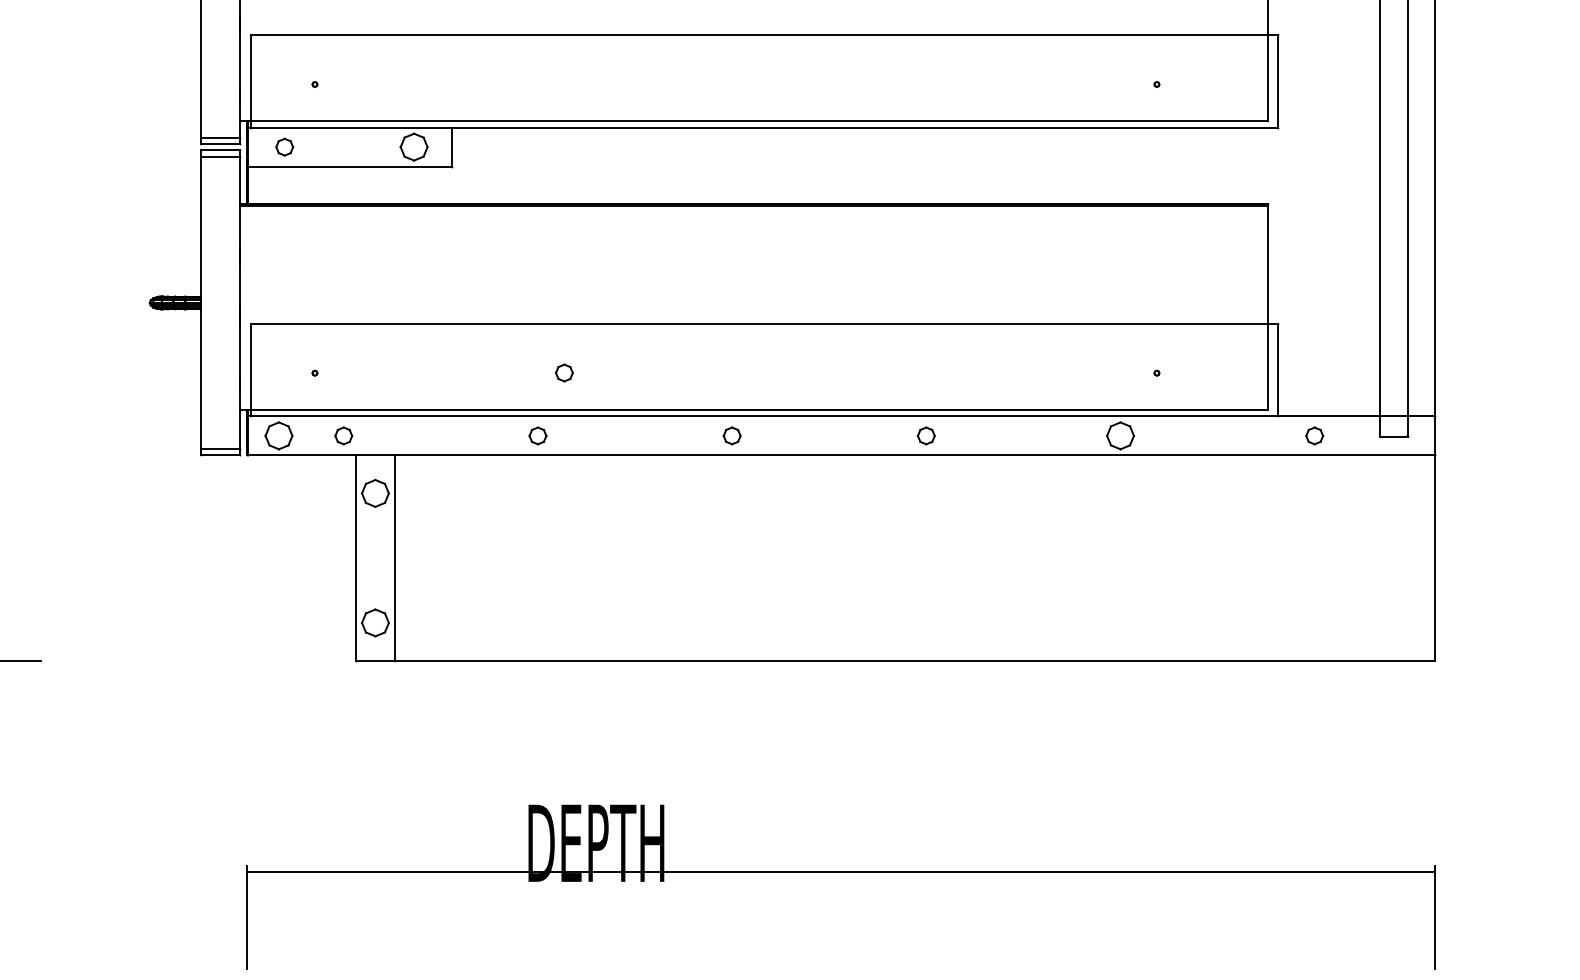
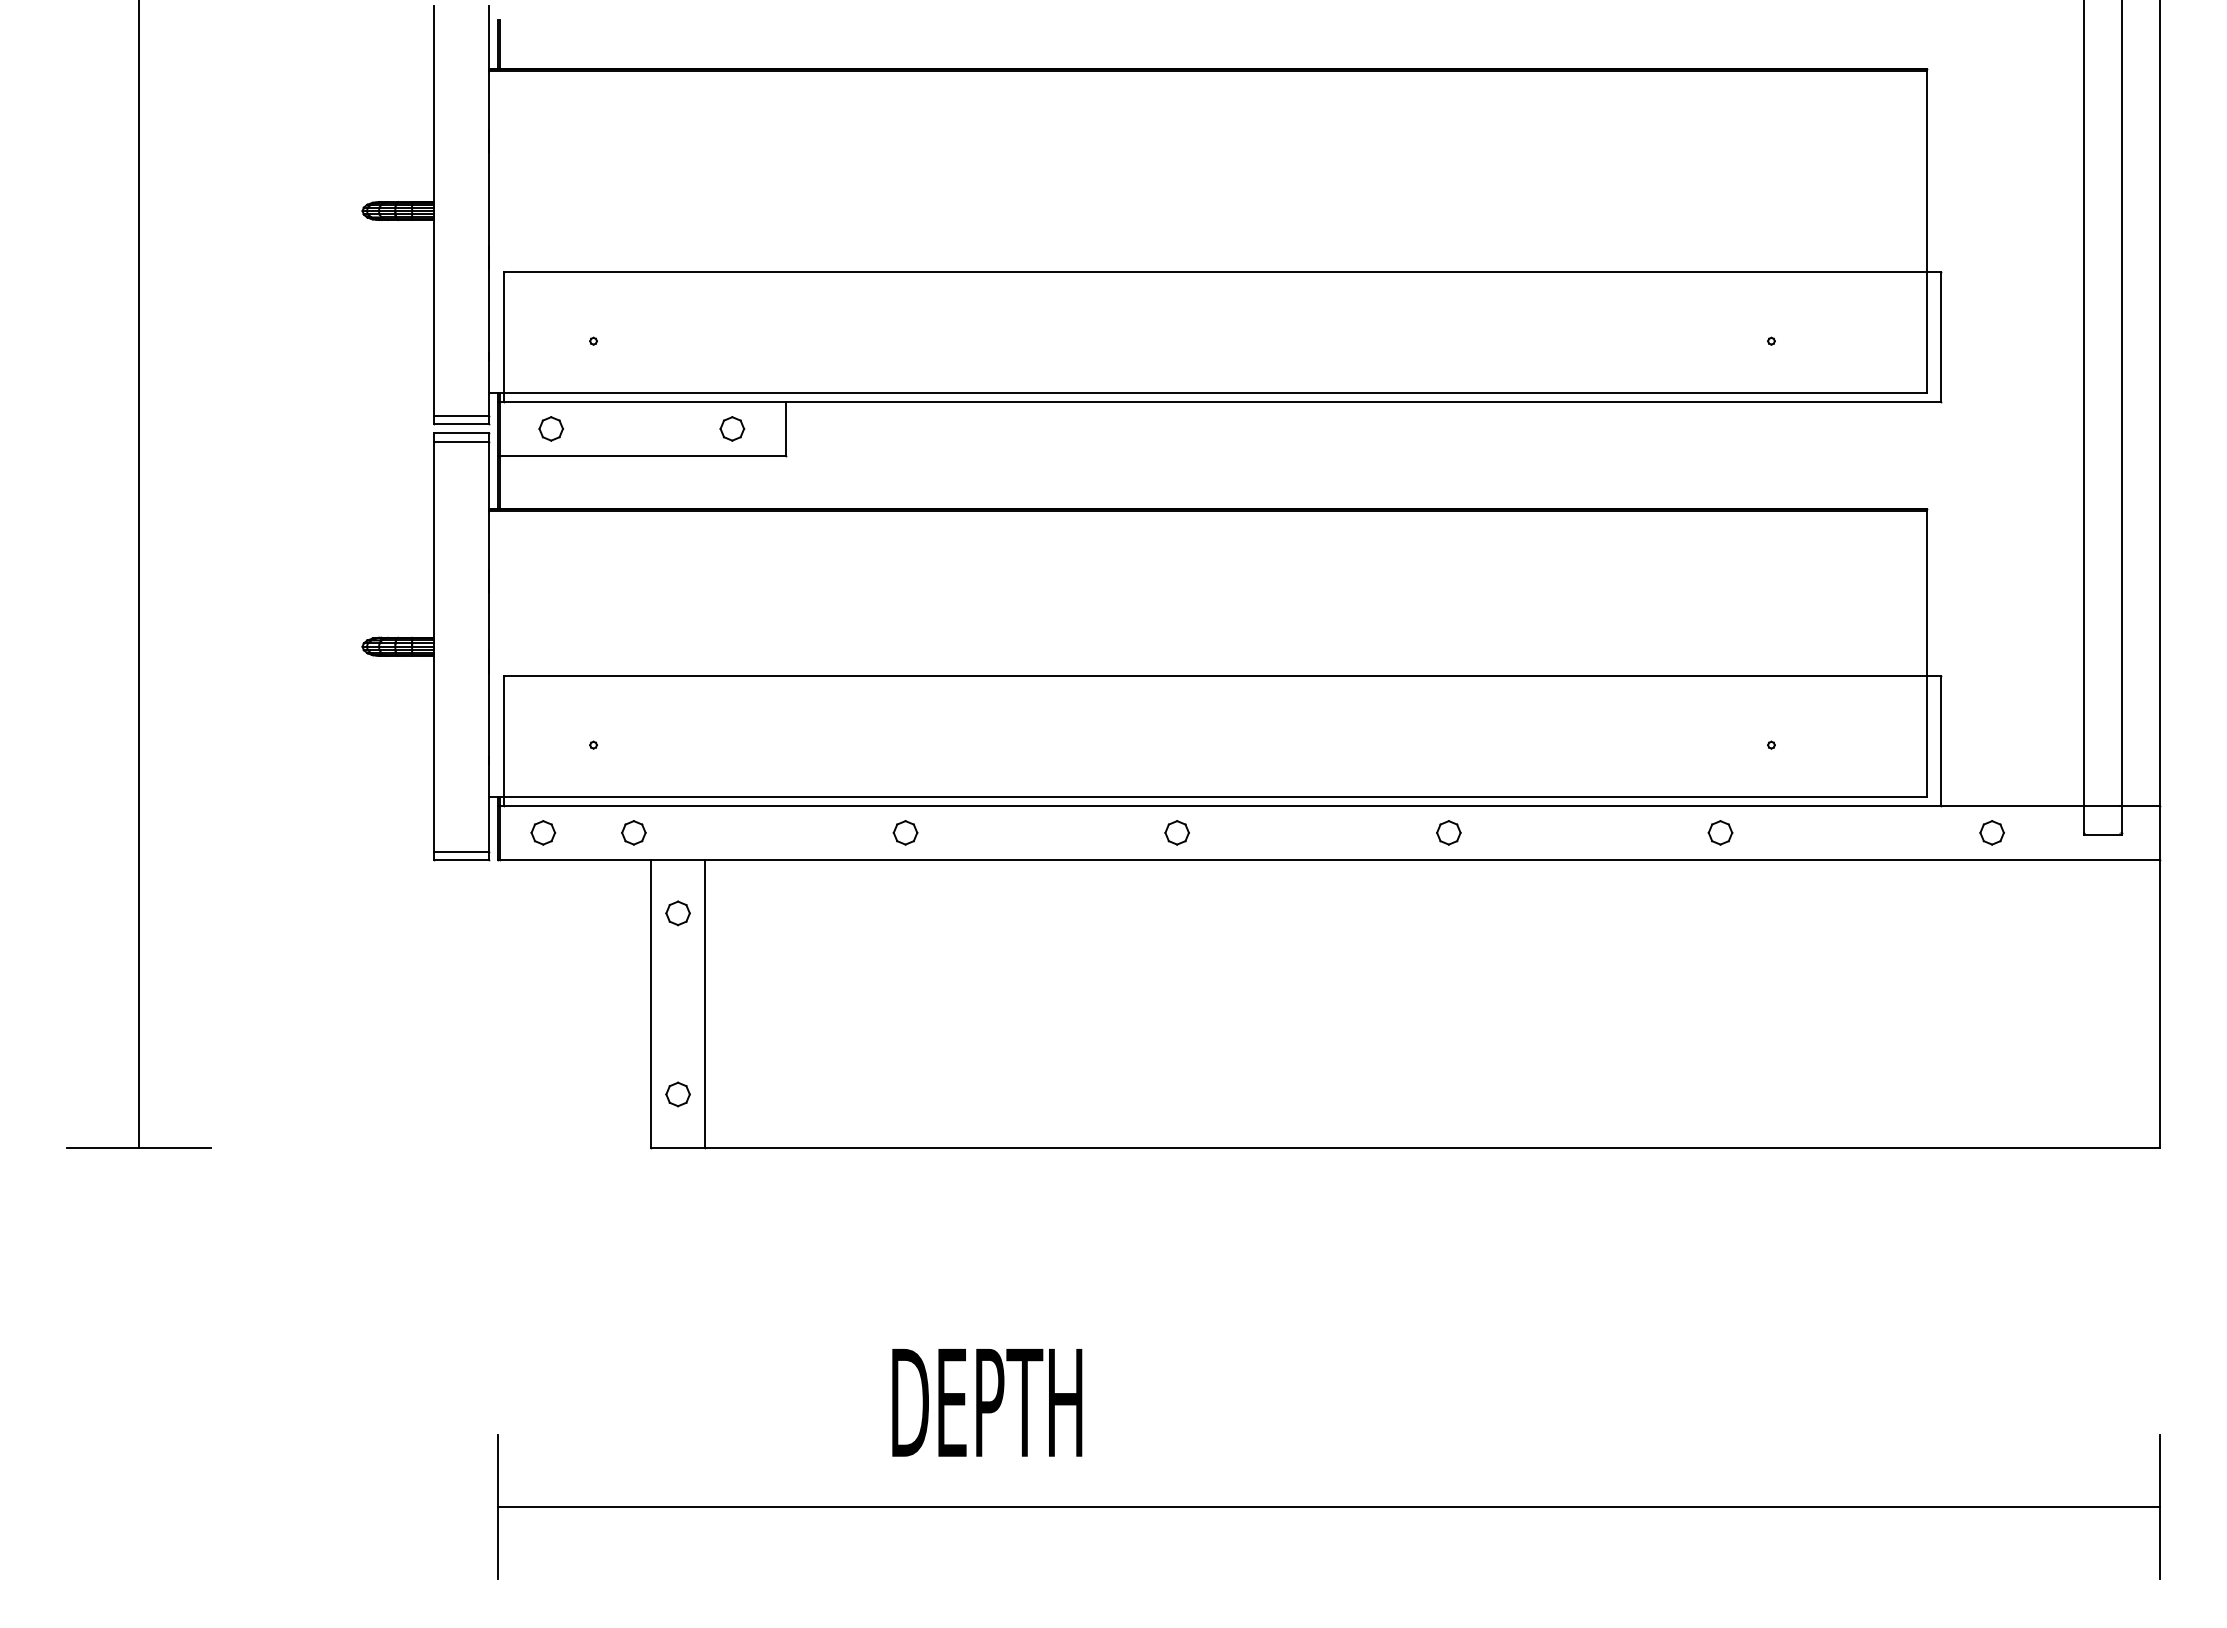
part: (414, 146) -> (732, 428), size x0.62
part: (564, 372) -> (942, 744), removed
part: (279, 435) -> (543, 832), size x0.62
part: (1120, 435) -> (1720, 832), size x0.62
part: (374, 493) -> (677, 913), size x0.62
part: (374, 622) -> (677, 1094), size x0.62
line: (841, 872) -> (1329, 1507), moved

